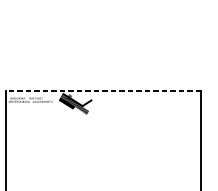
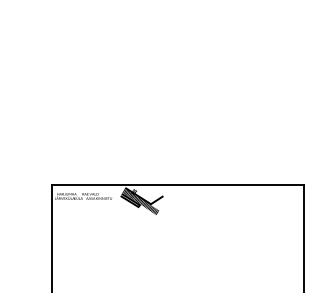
line: (103, 91) -> (177, 185), dashed -> solid

